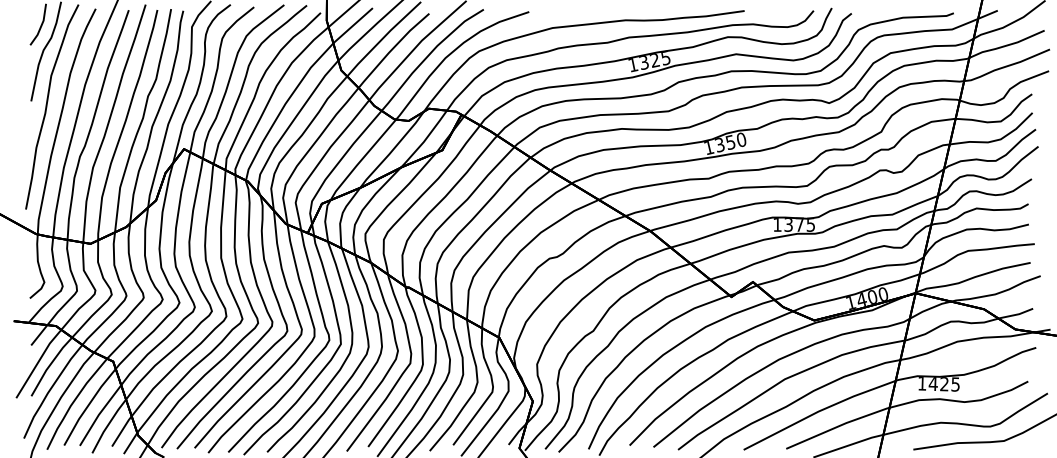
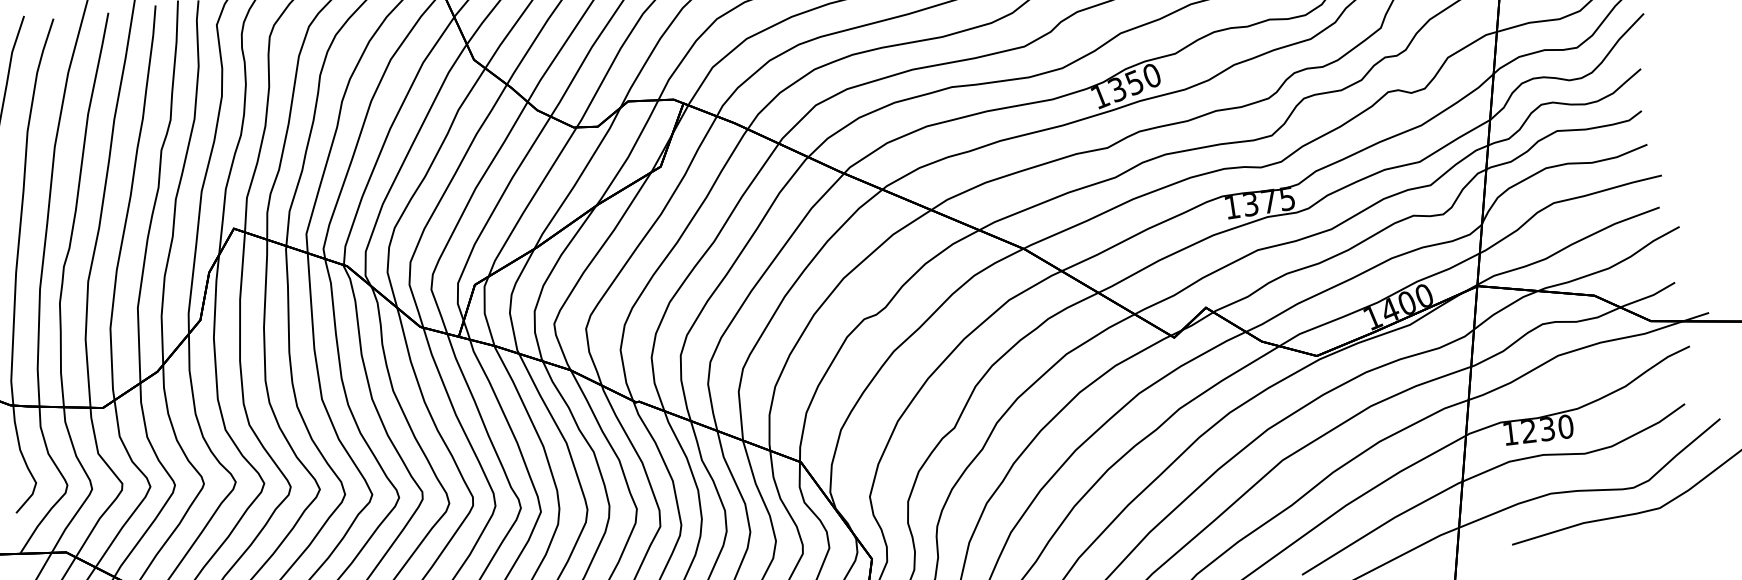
text: (944, 384) -> (1547, 429), 1425 -> 1230

